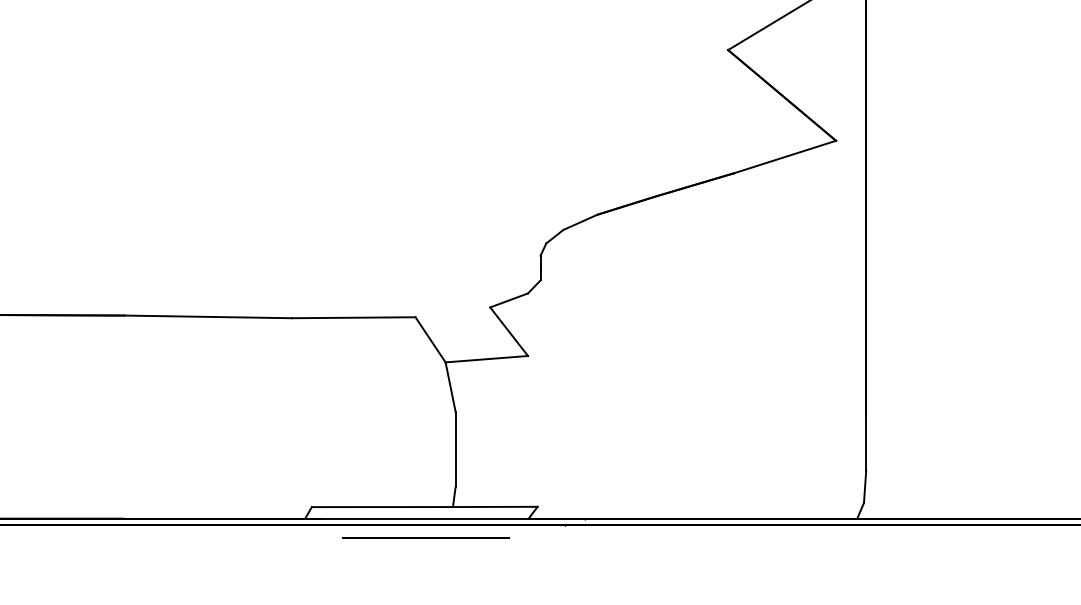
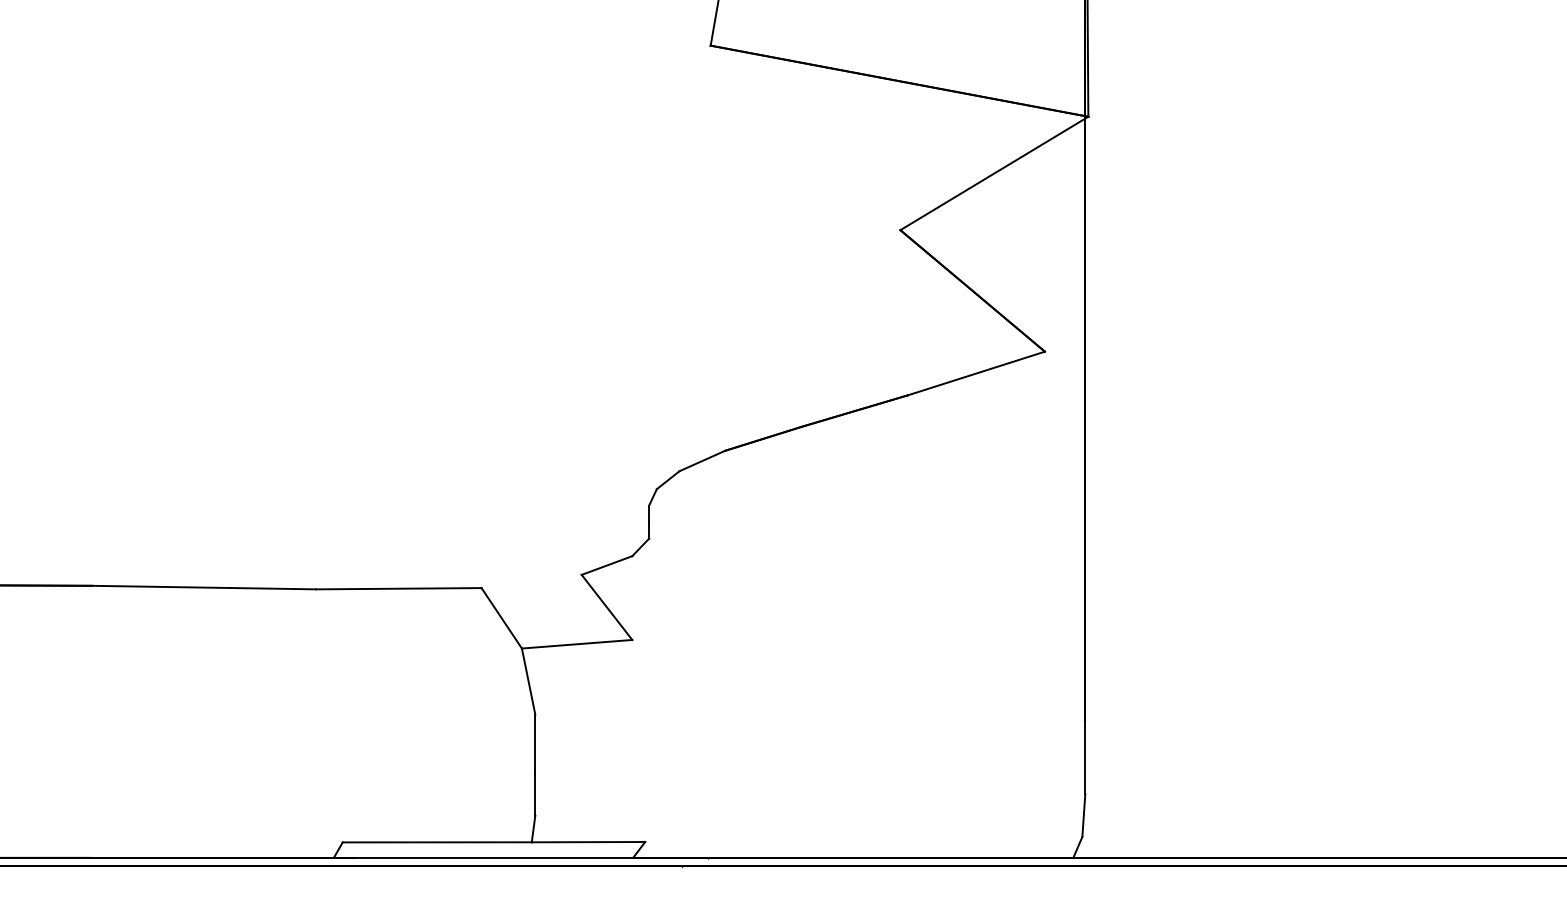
line: (425, 537) -> (495, 882), removed

